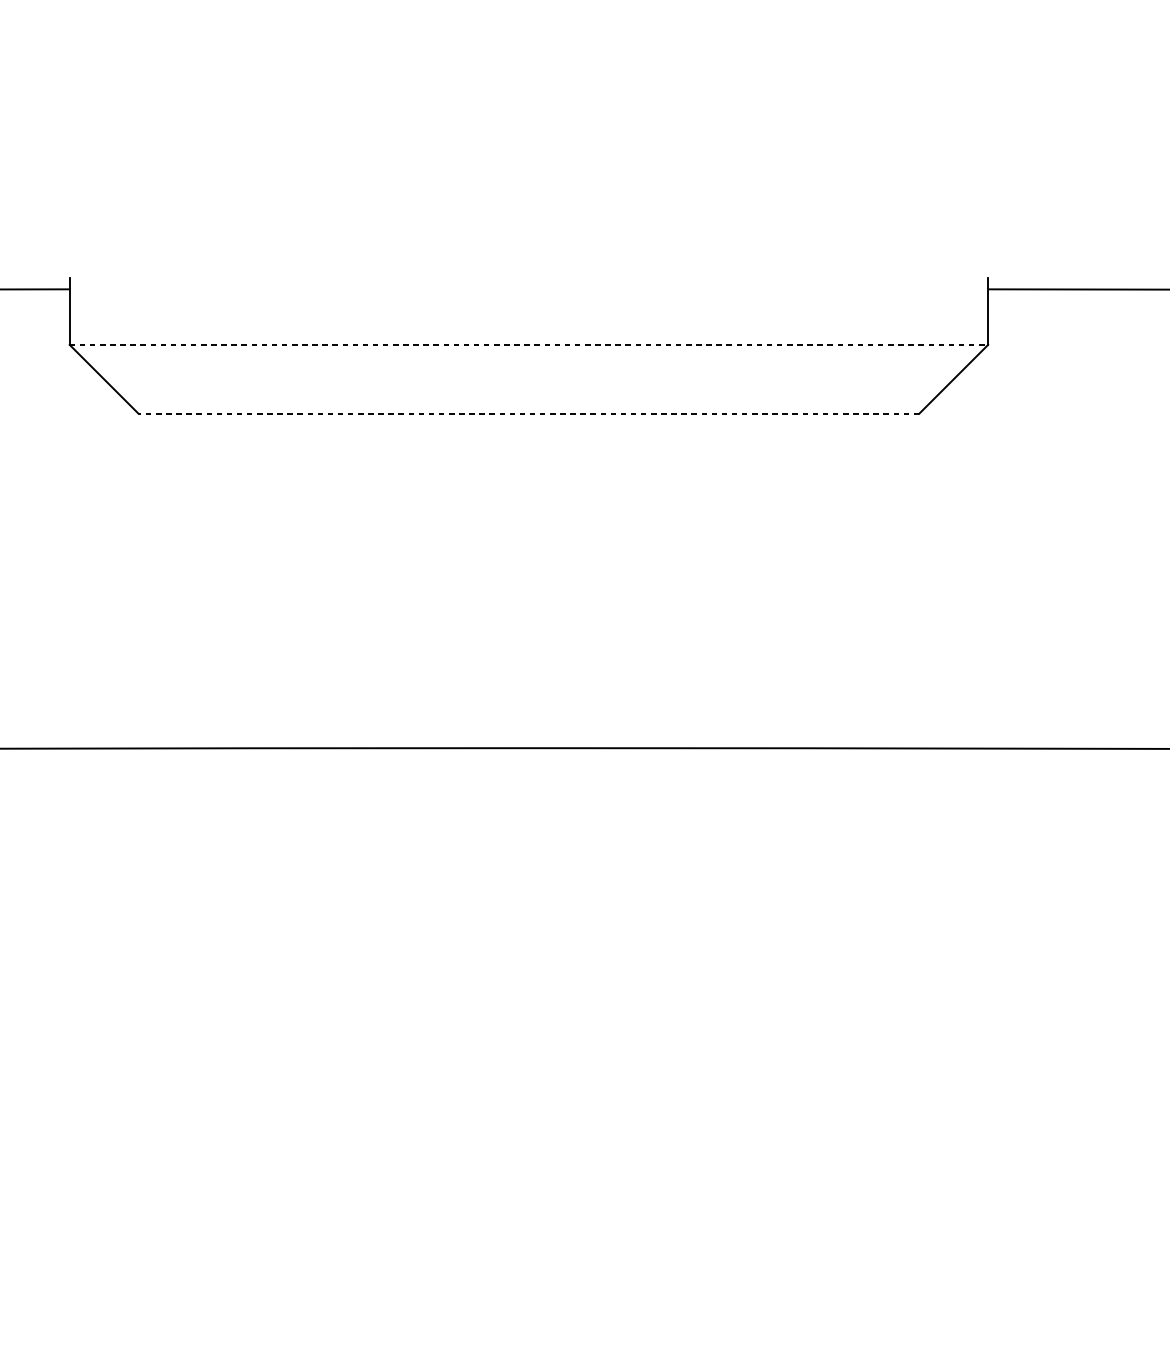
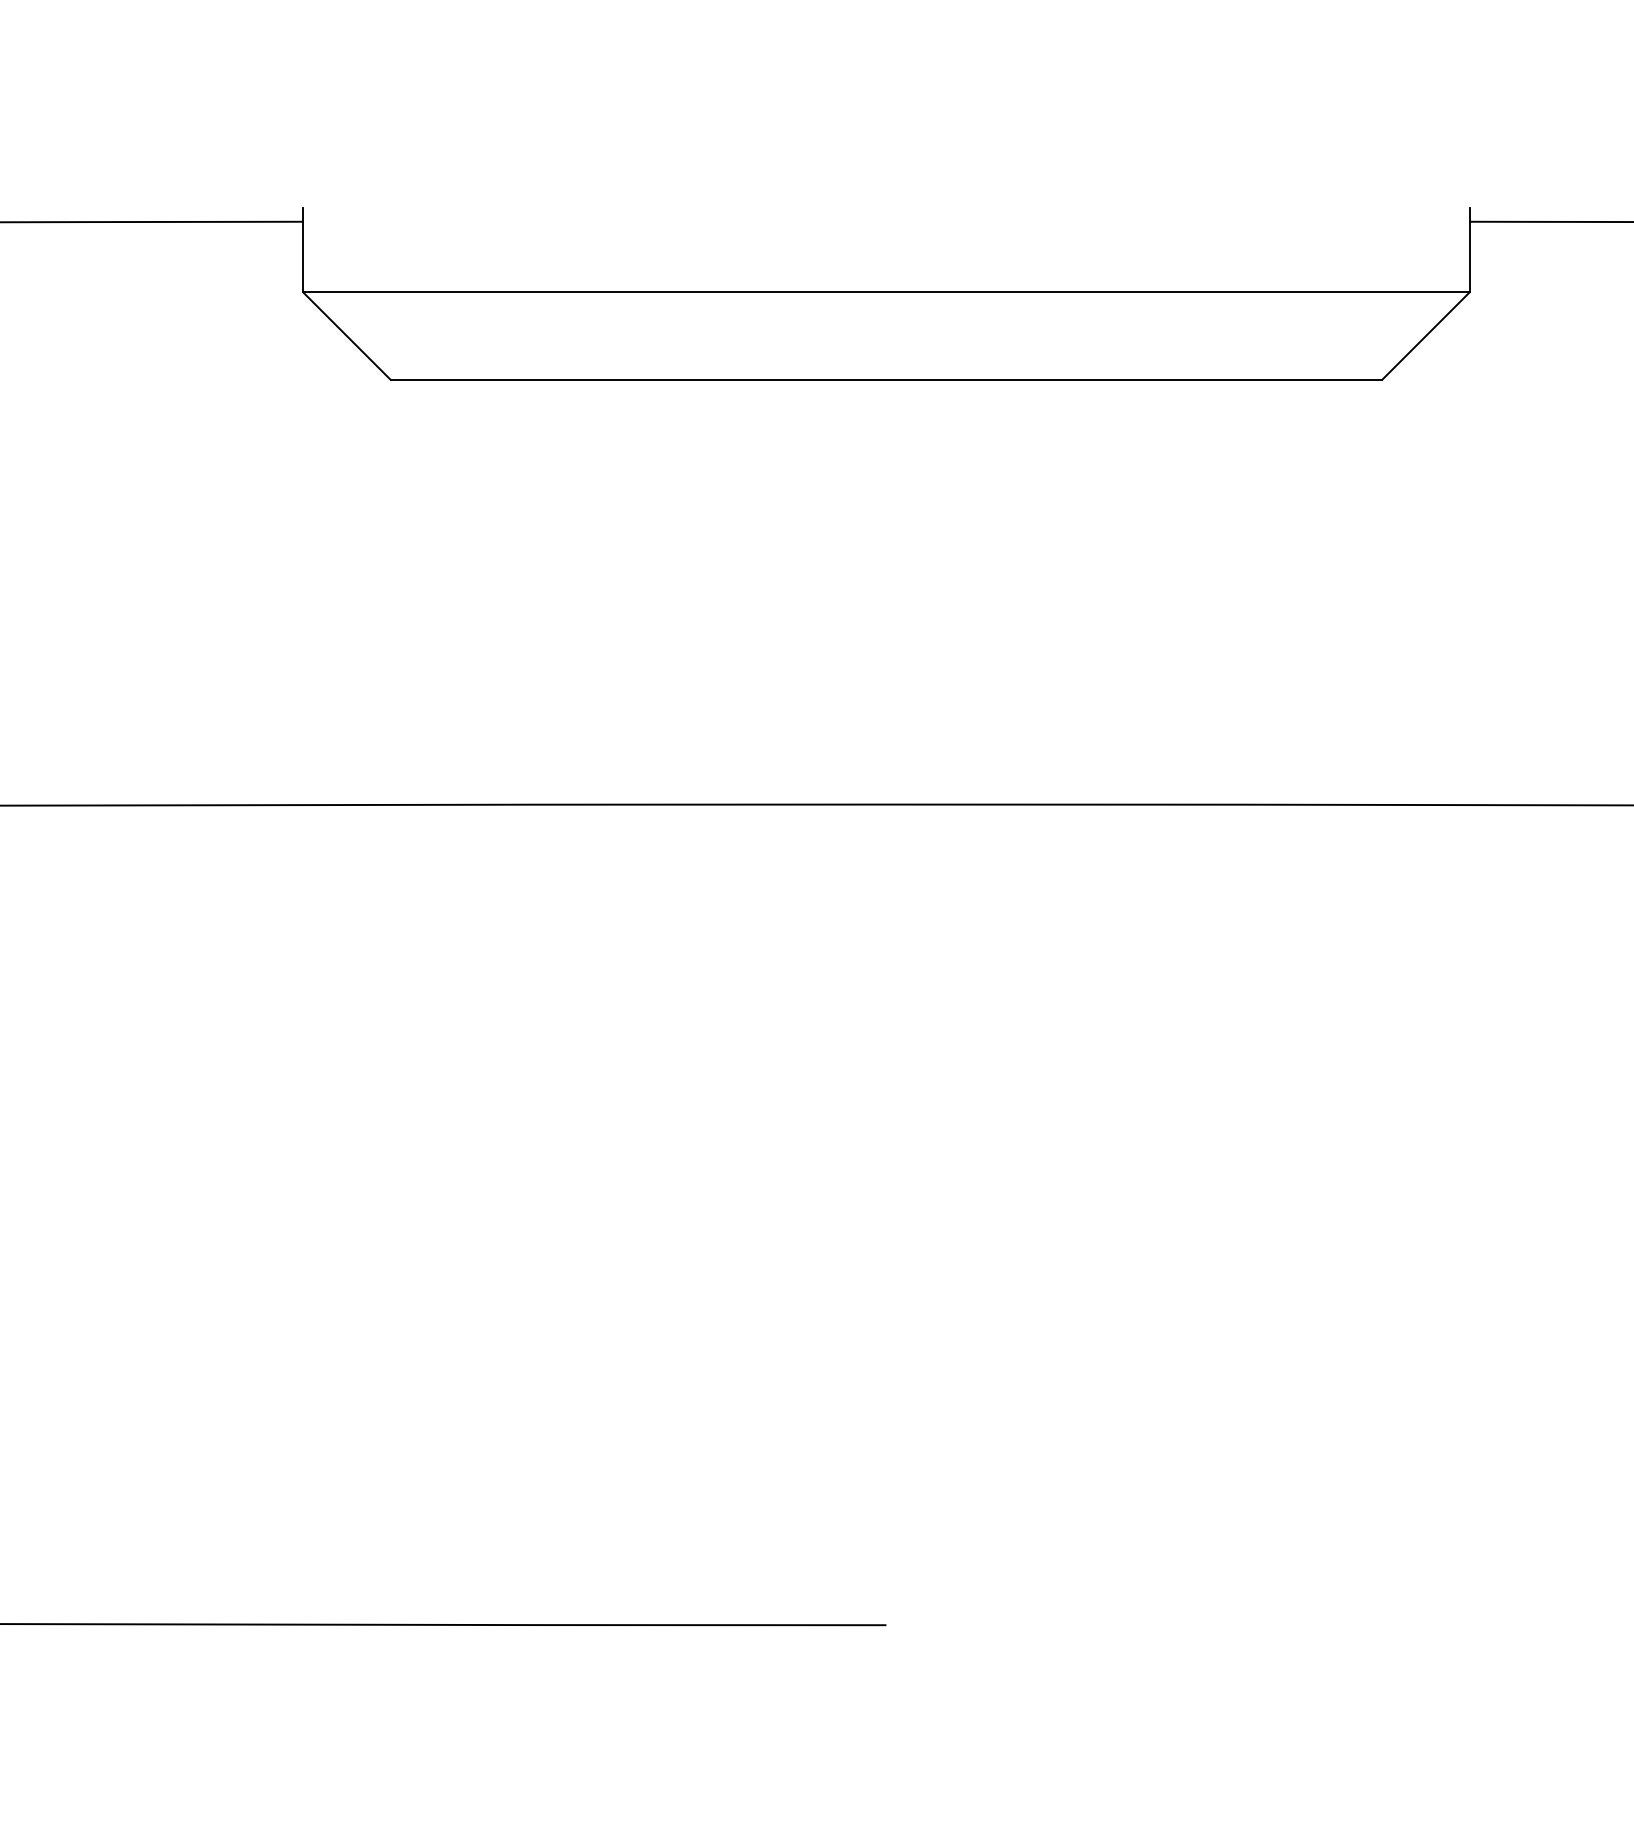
line: (528, 345) -> (886, 292), dashed -> solid
line: (528, 413) -> (886, 379), dashed -> solid

